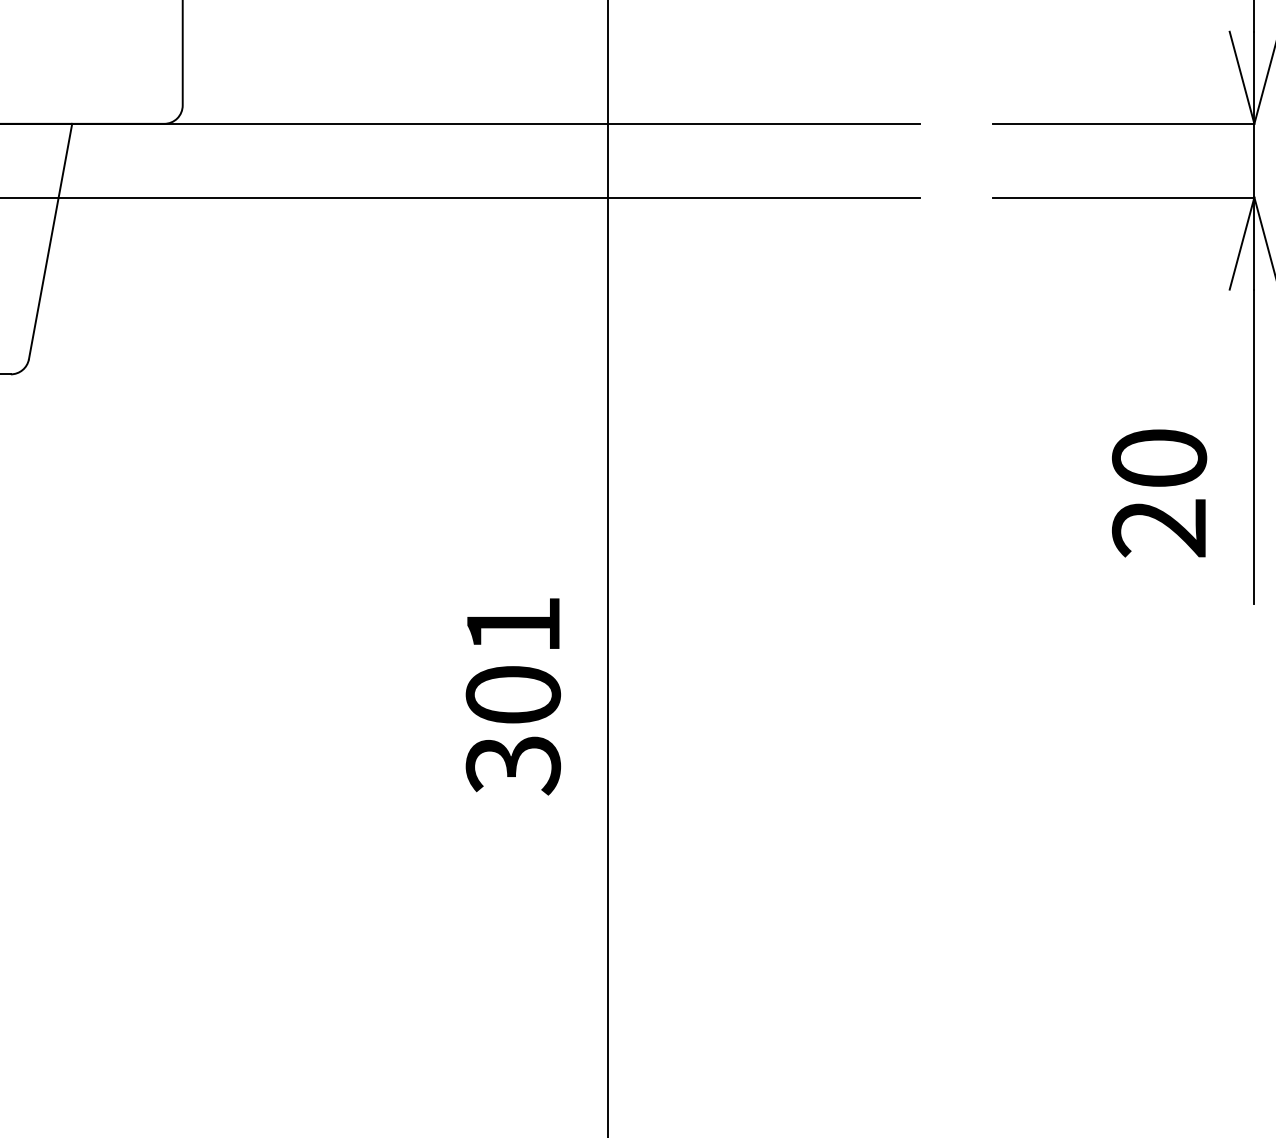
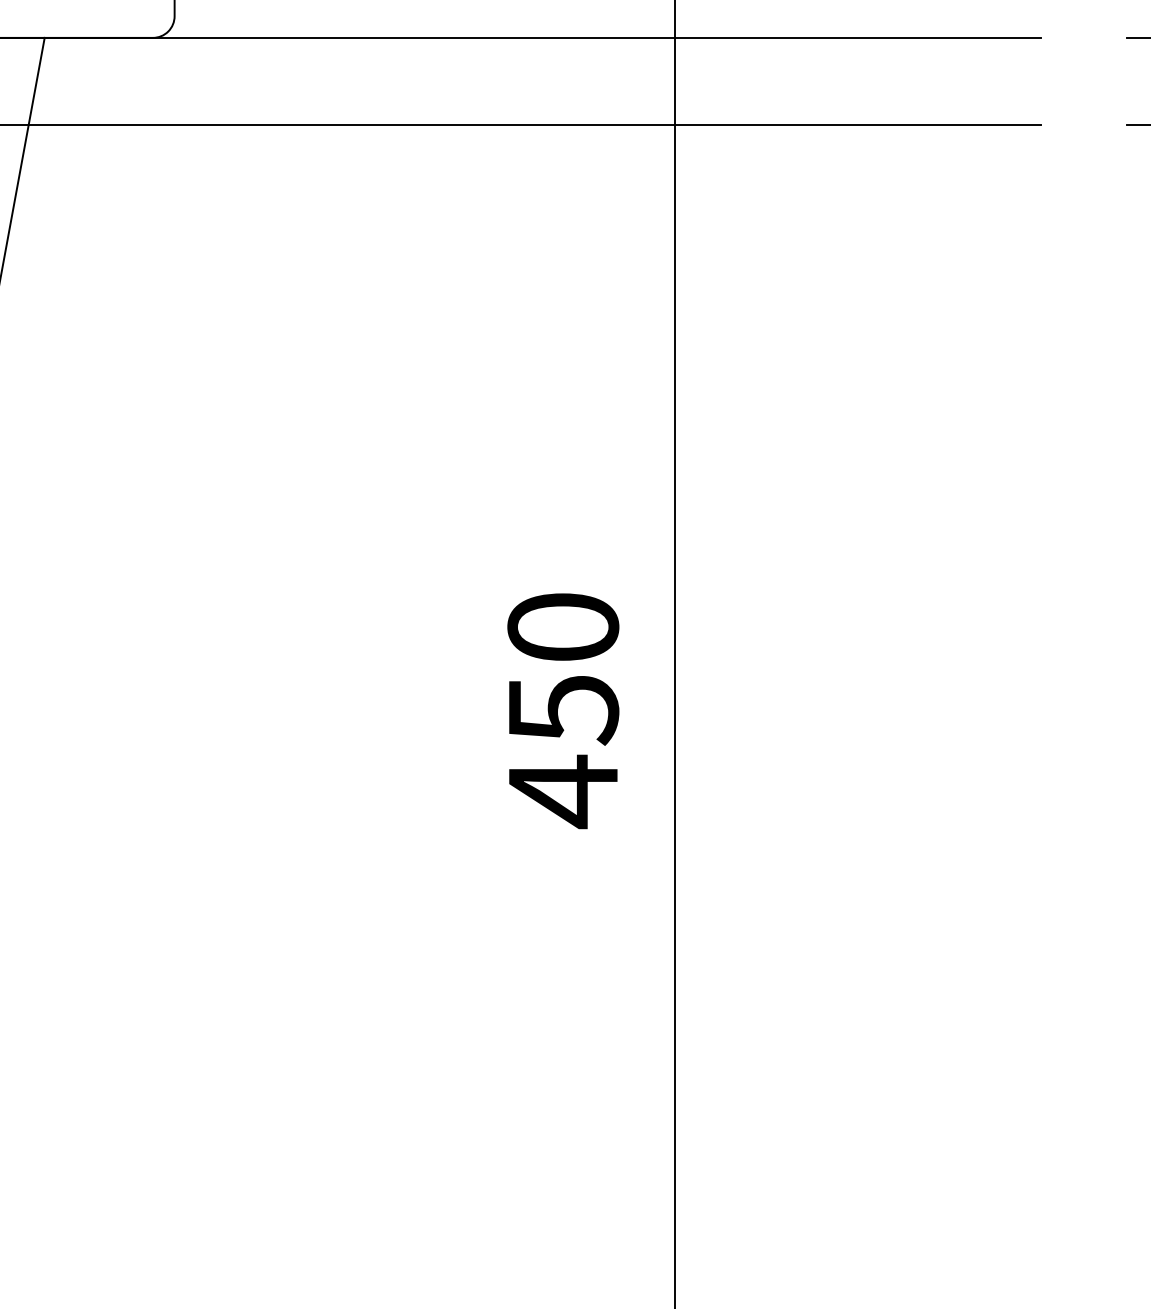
text: (513, 696) -> (563, 711), 301 -> 450

